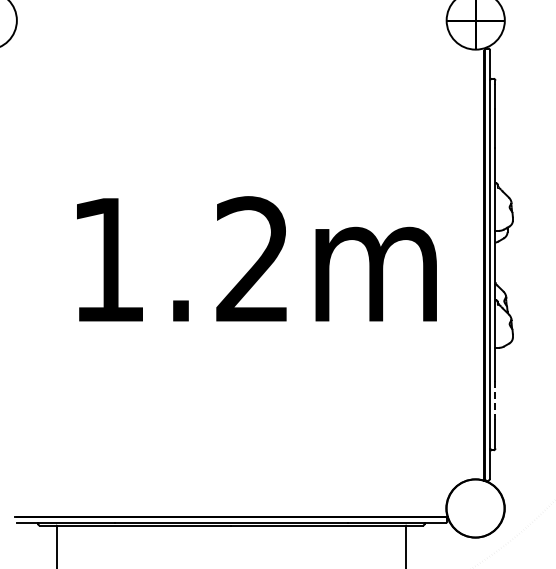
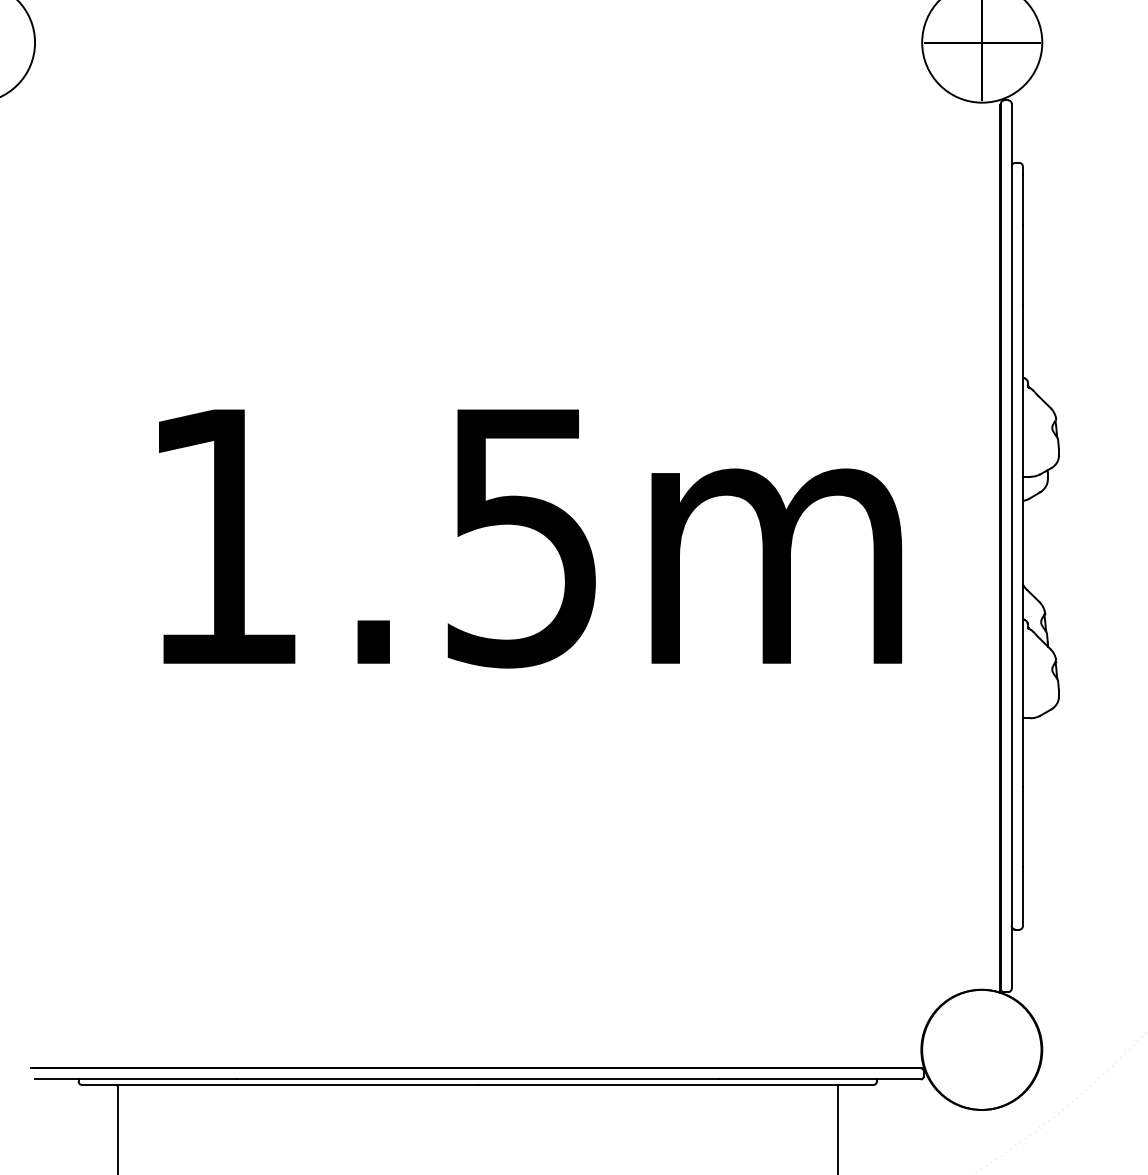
text: (252, 259) -> (521, 535), 1.2m -> 1.5m
line: (495, 401) -> (1022, 829), dashed -> solid

